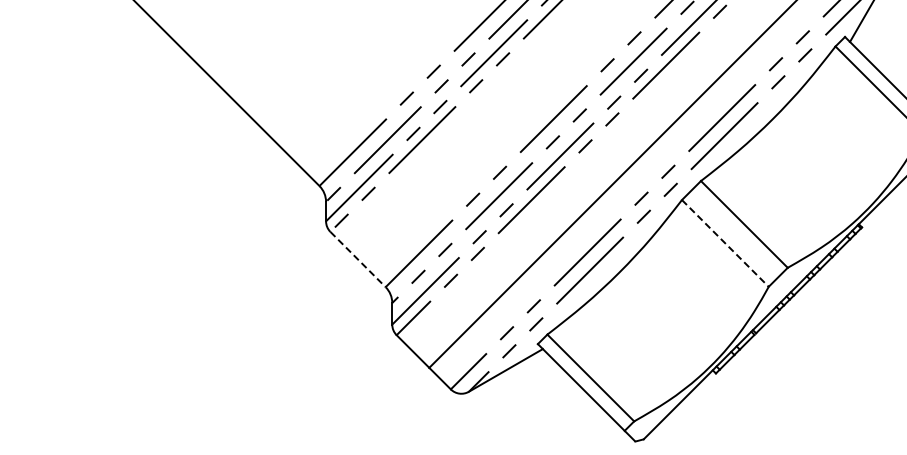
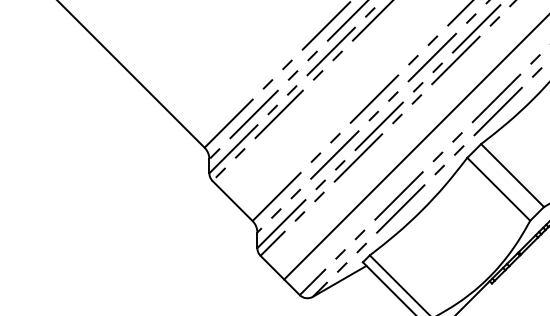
line: (725, 243) -> (498, 189), dashed -> solid
line: (358, 259) -> (232, 200), dashed -> solid

